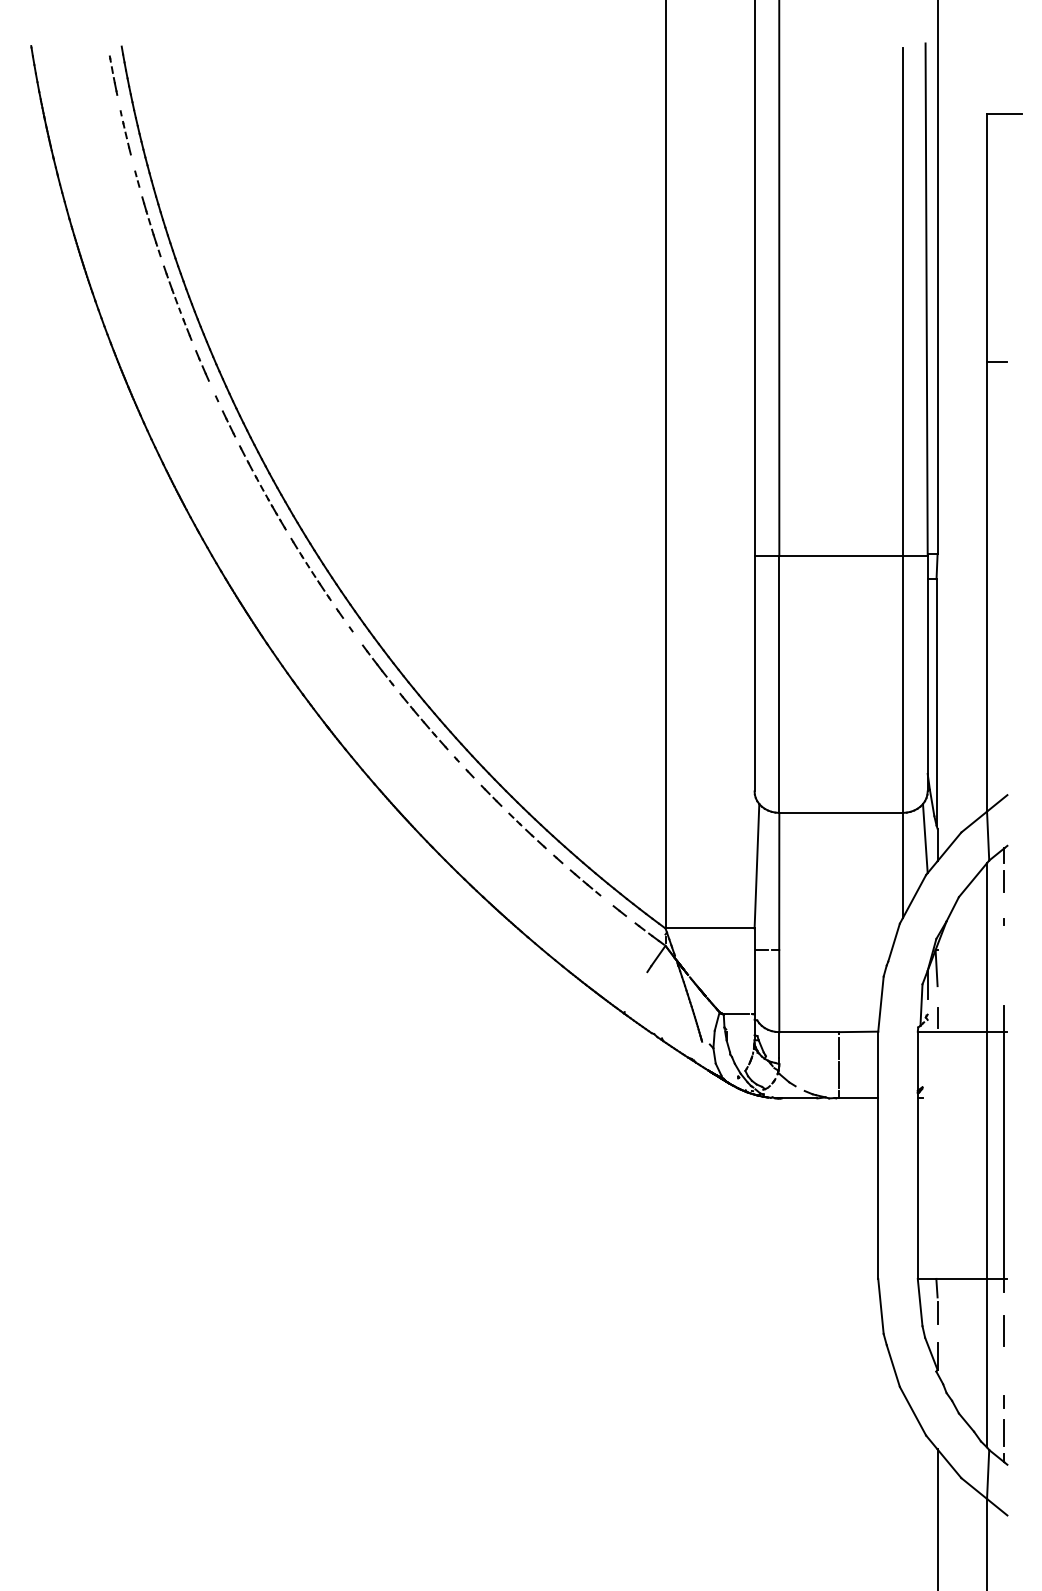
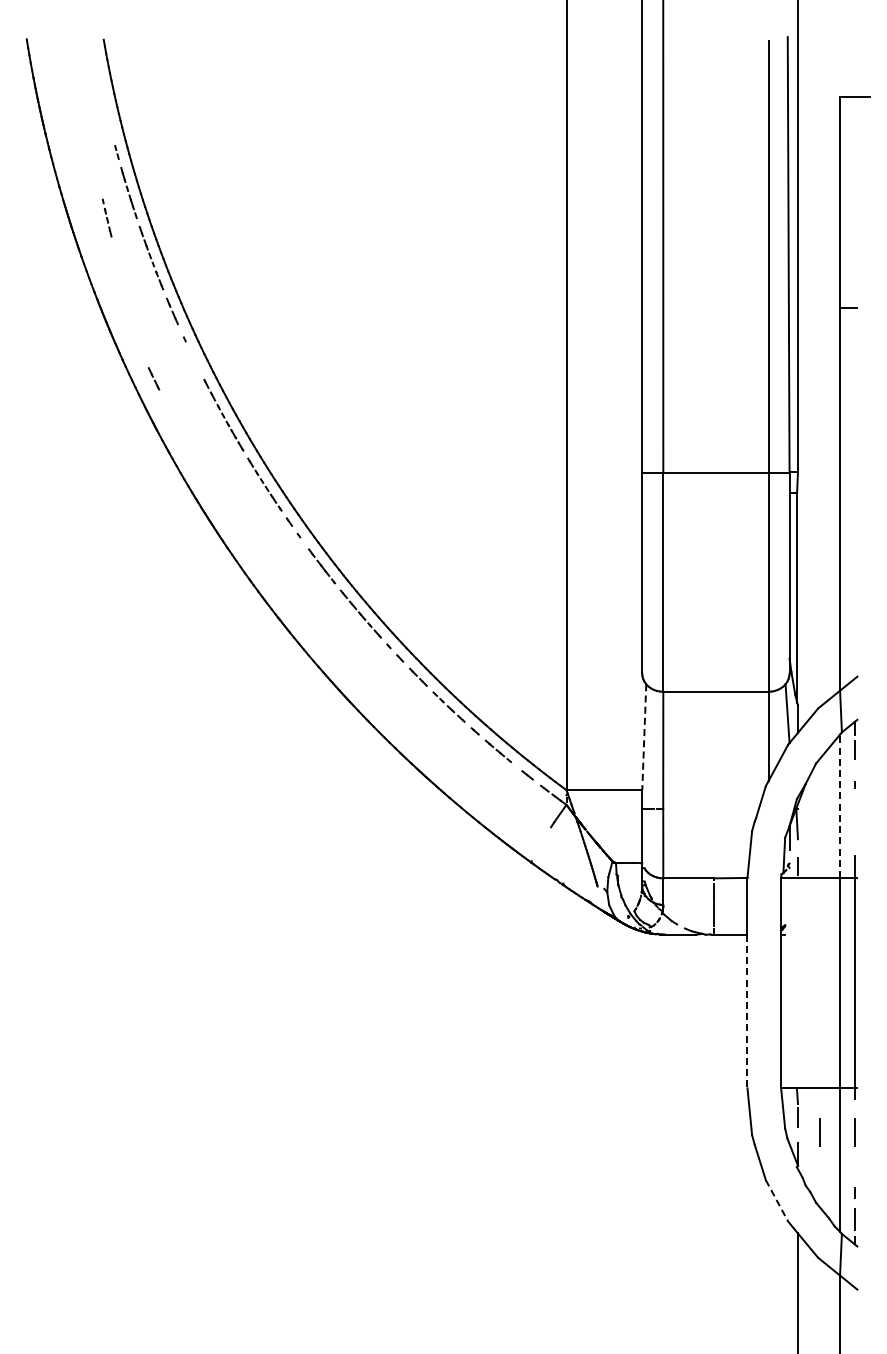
line: (113, 76) -> (96, 65), removed
part: (124, 132) -> (106, 217), moved
line: (228, 422) -> (153, 377), moved
line: (757, 866) -> (644, 737), solid -> dashed
line: (987, 947) -> (840, 806), solid -> dashed
line: (878, 1188) -> (747, 1011), solid -> dashed
line: (962, 1330) -> (819, 1132), added
line: (913, 1410) -> (777, 1200), solid -> dashed

